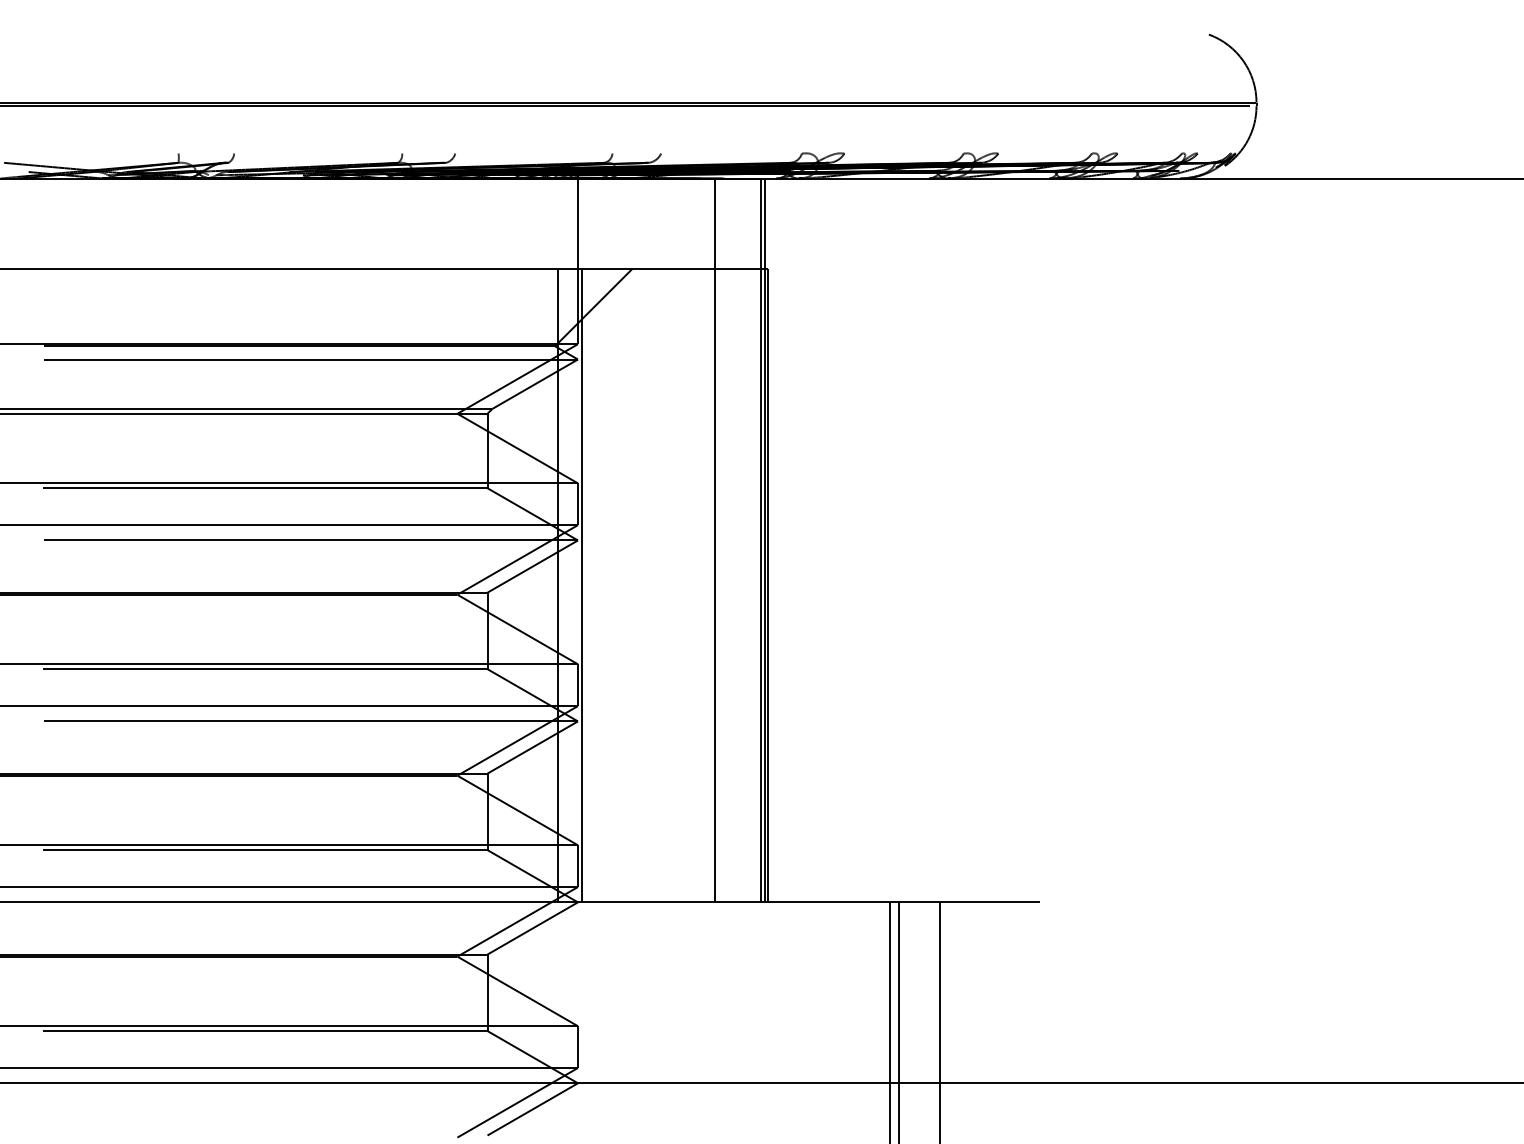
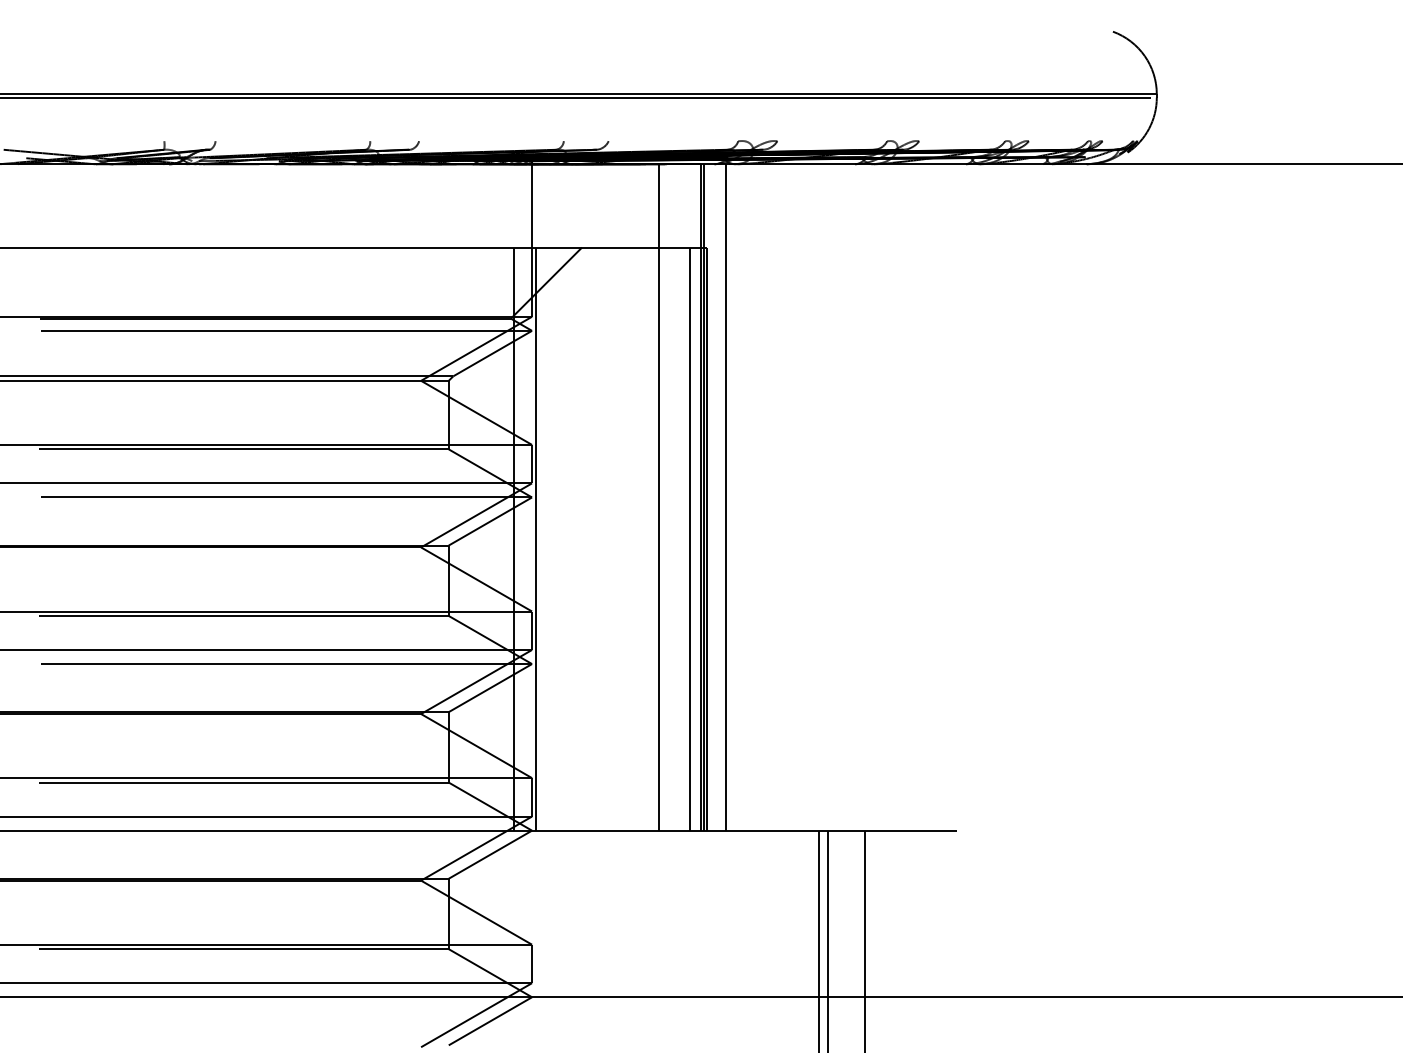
line: (789, 540) -> (726, 497), added
line: (750, 585) -> (690, 538), added

